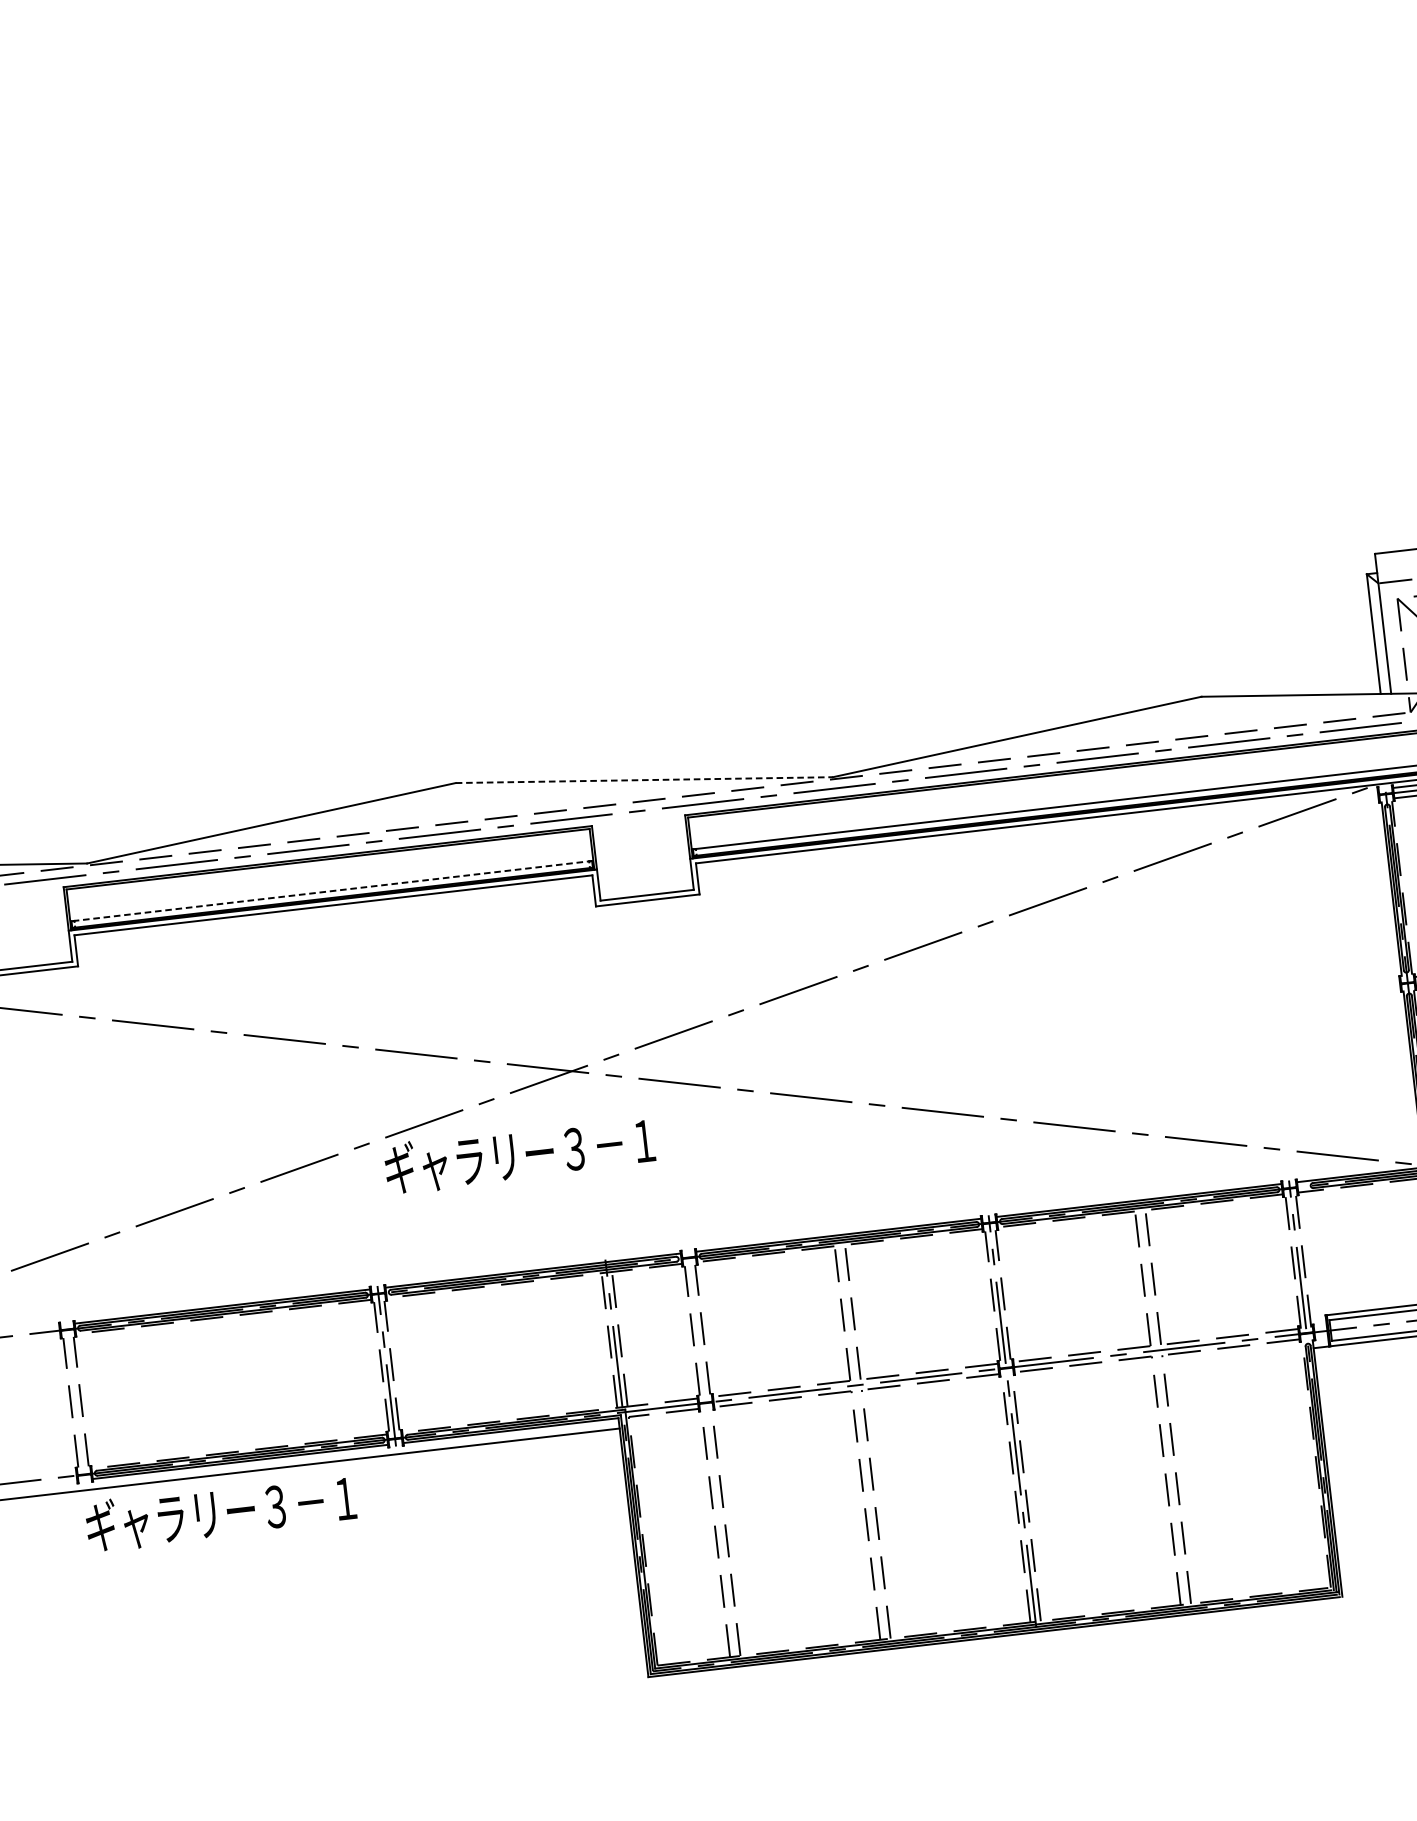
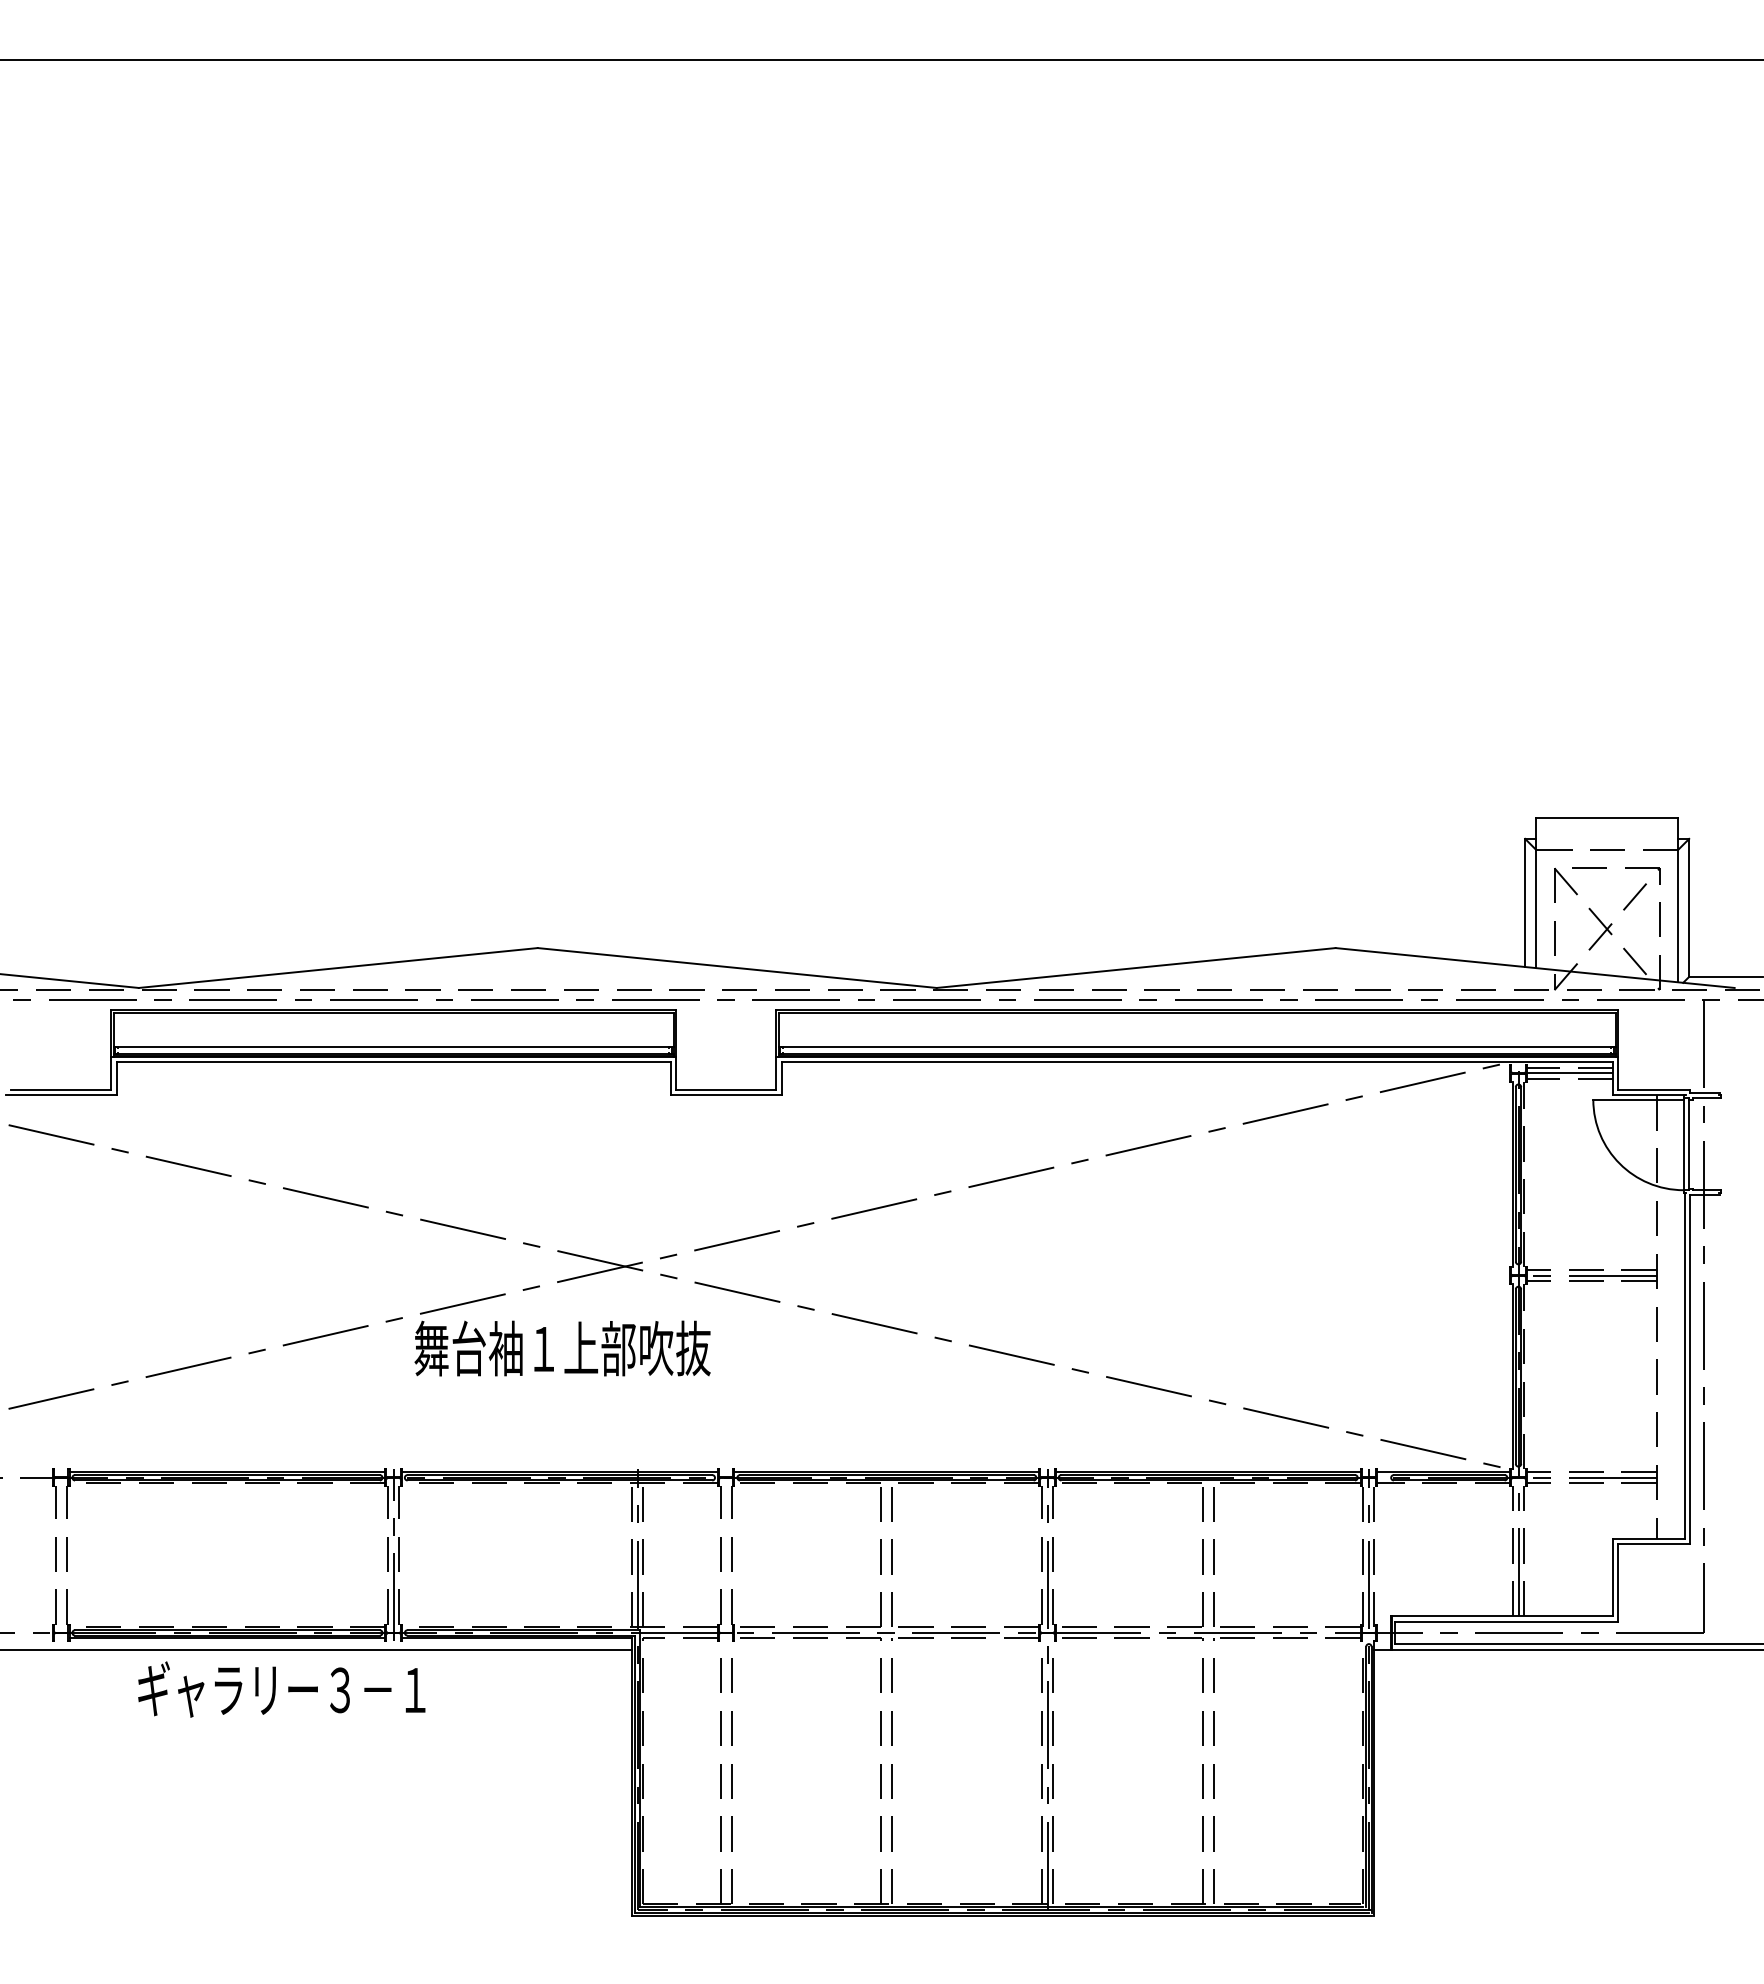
line: (644, 780) -> (737, 968), dashed -> solid
line: (331, 891) -> (393, 1047), dashed -> solid
text: (522, 1154) -> (562, 1348), ギャラリー３－１ -> 舞台袖１上部吹抜
text: (220, 1512) -> (281, 1689), moved

